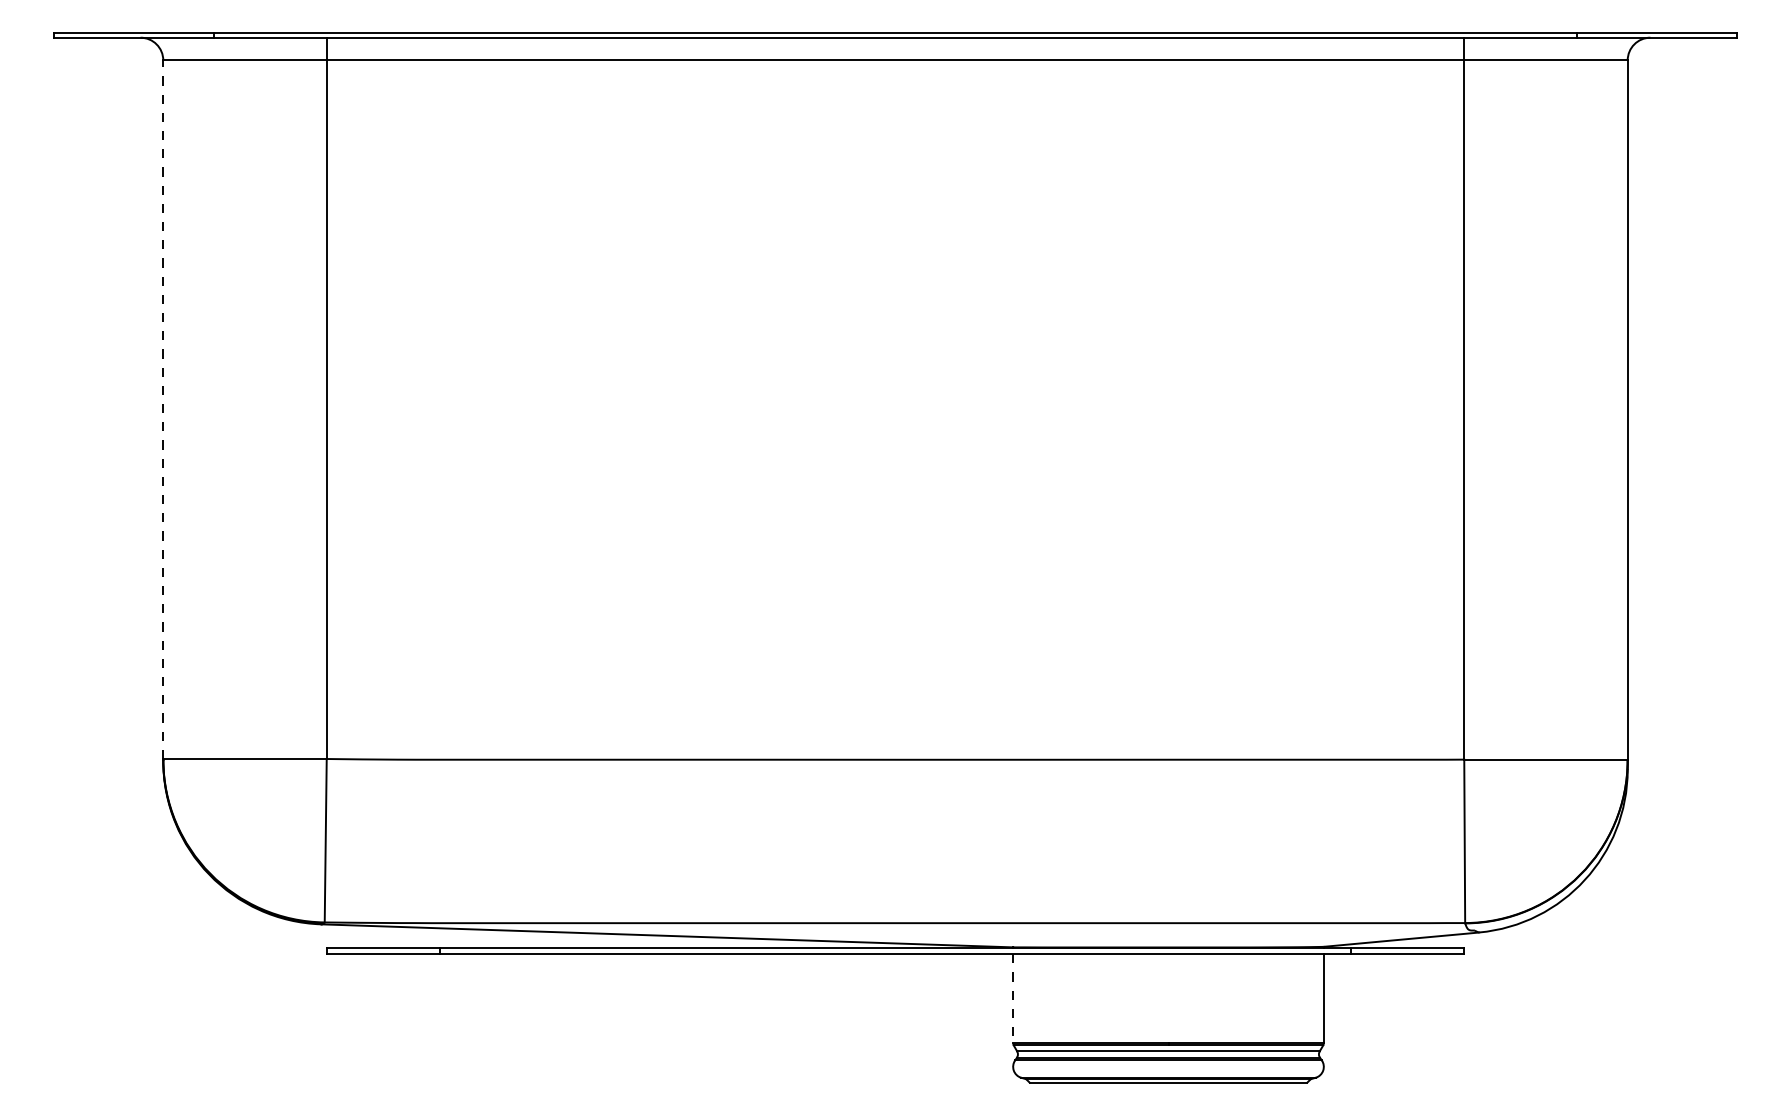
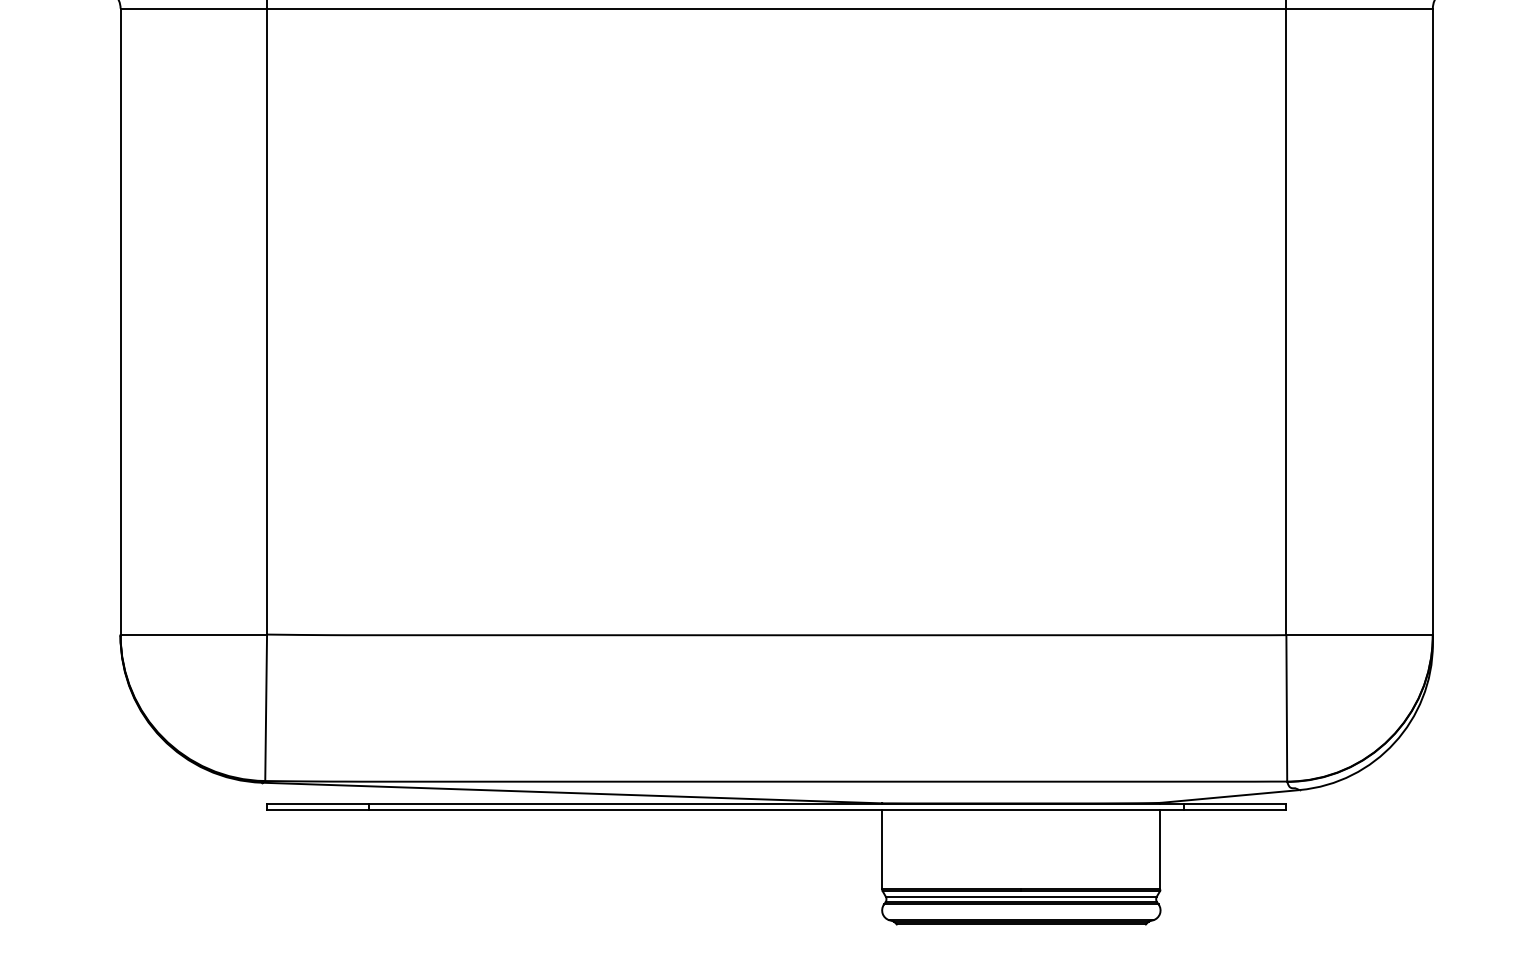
line: (163, 409) -> (120, 321), dashed -> solid
line: (1013, 998) -> (882, 849), dashed -> solid

